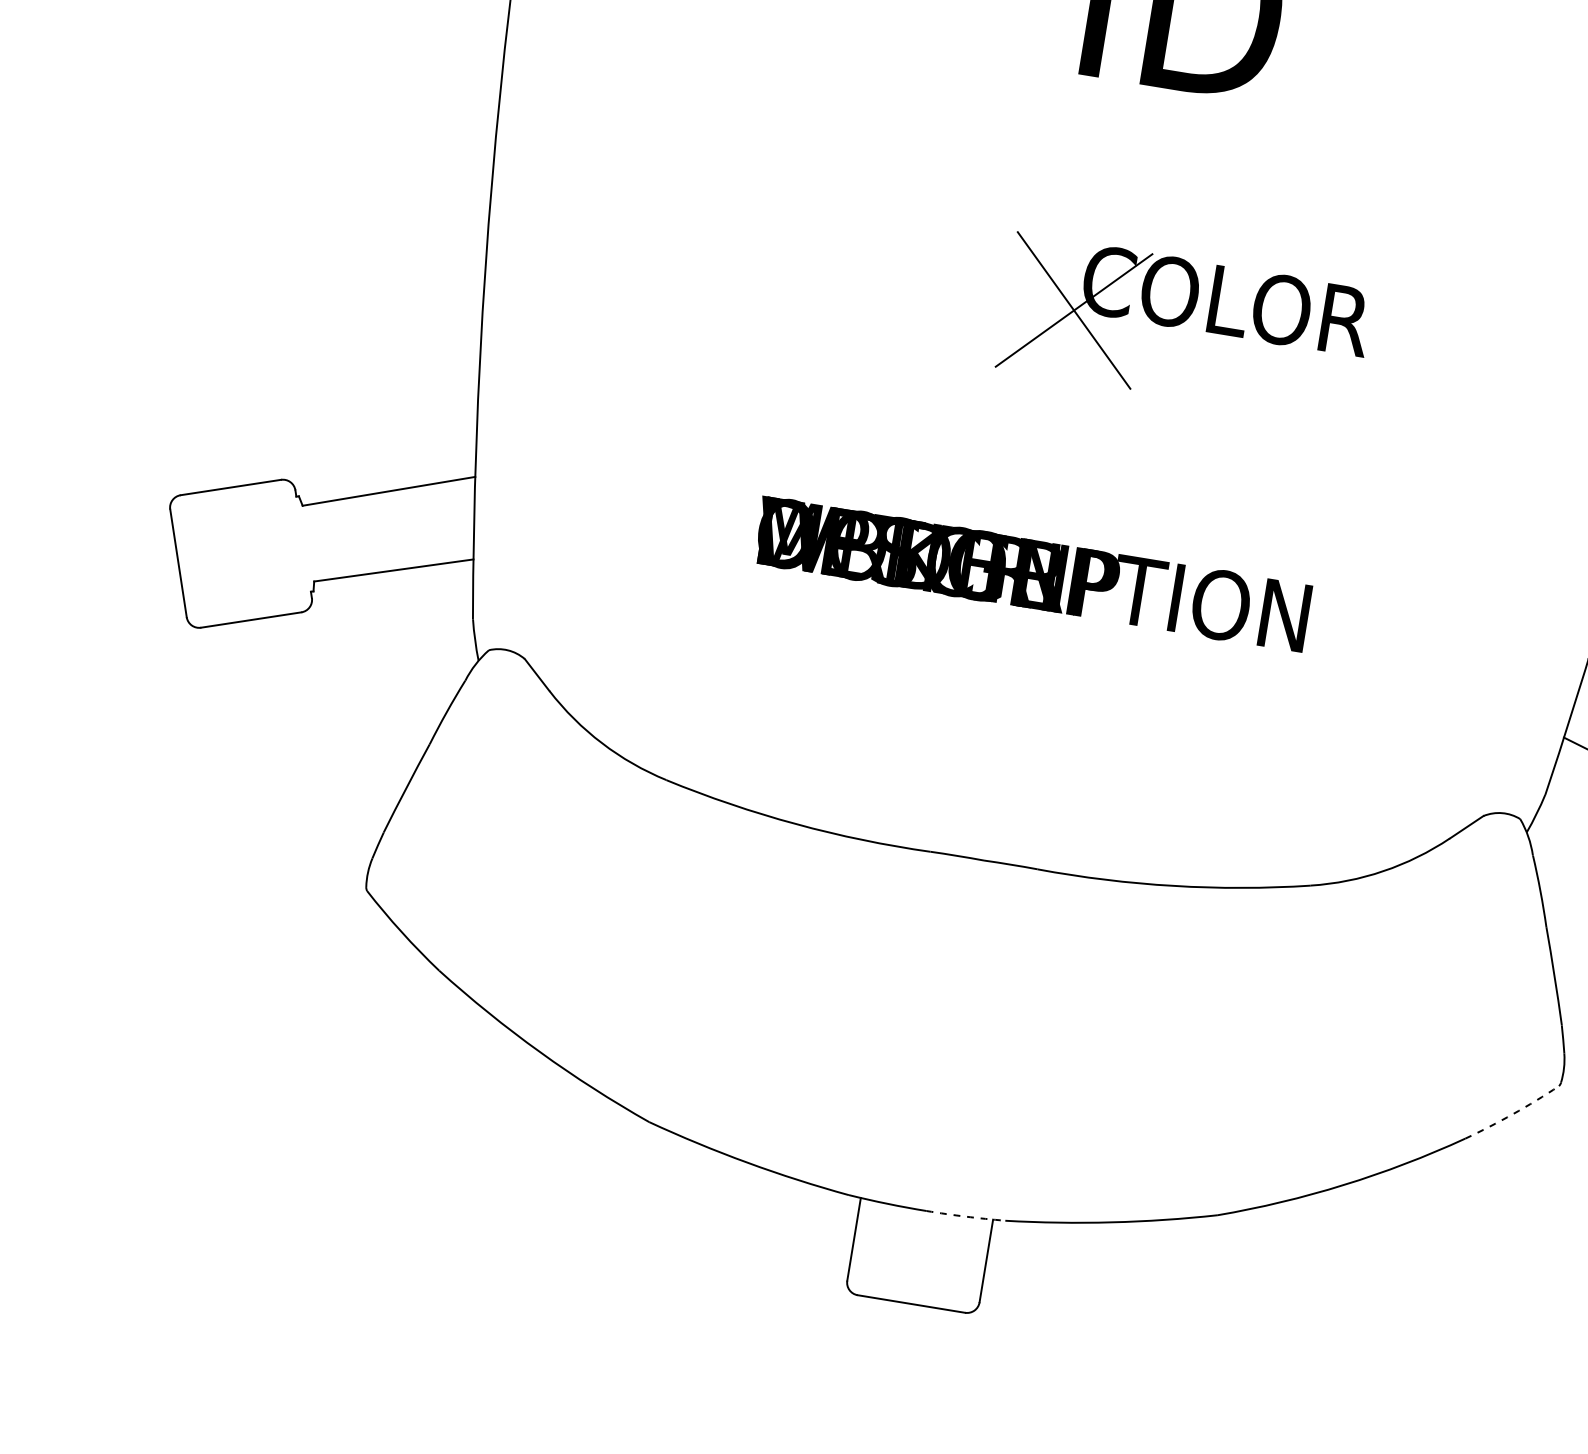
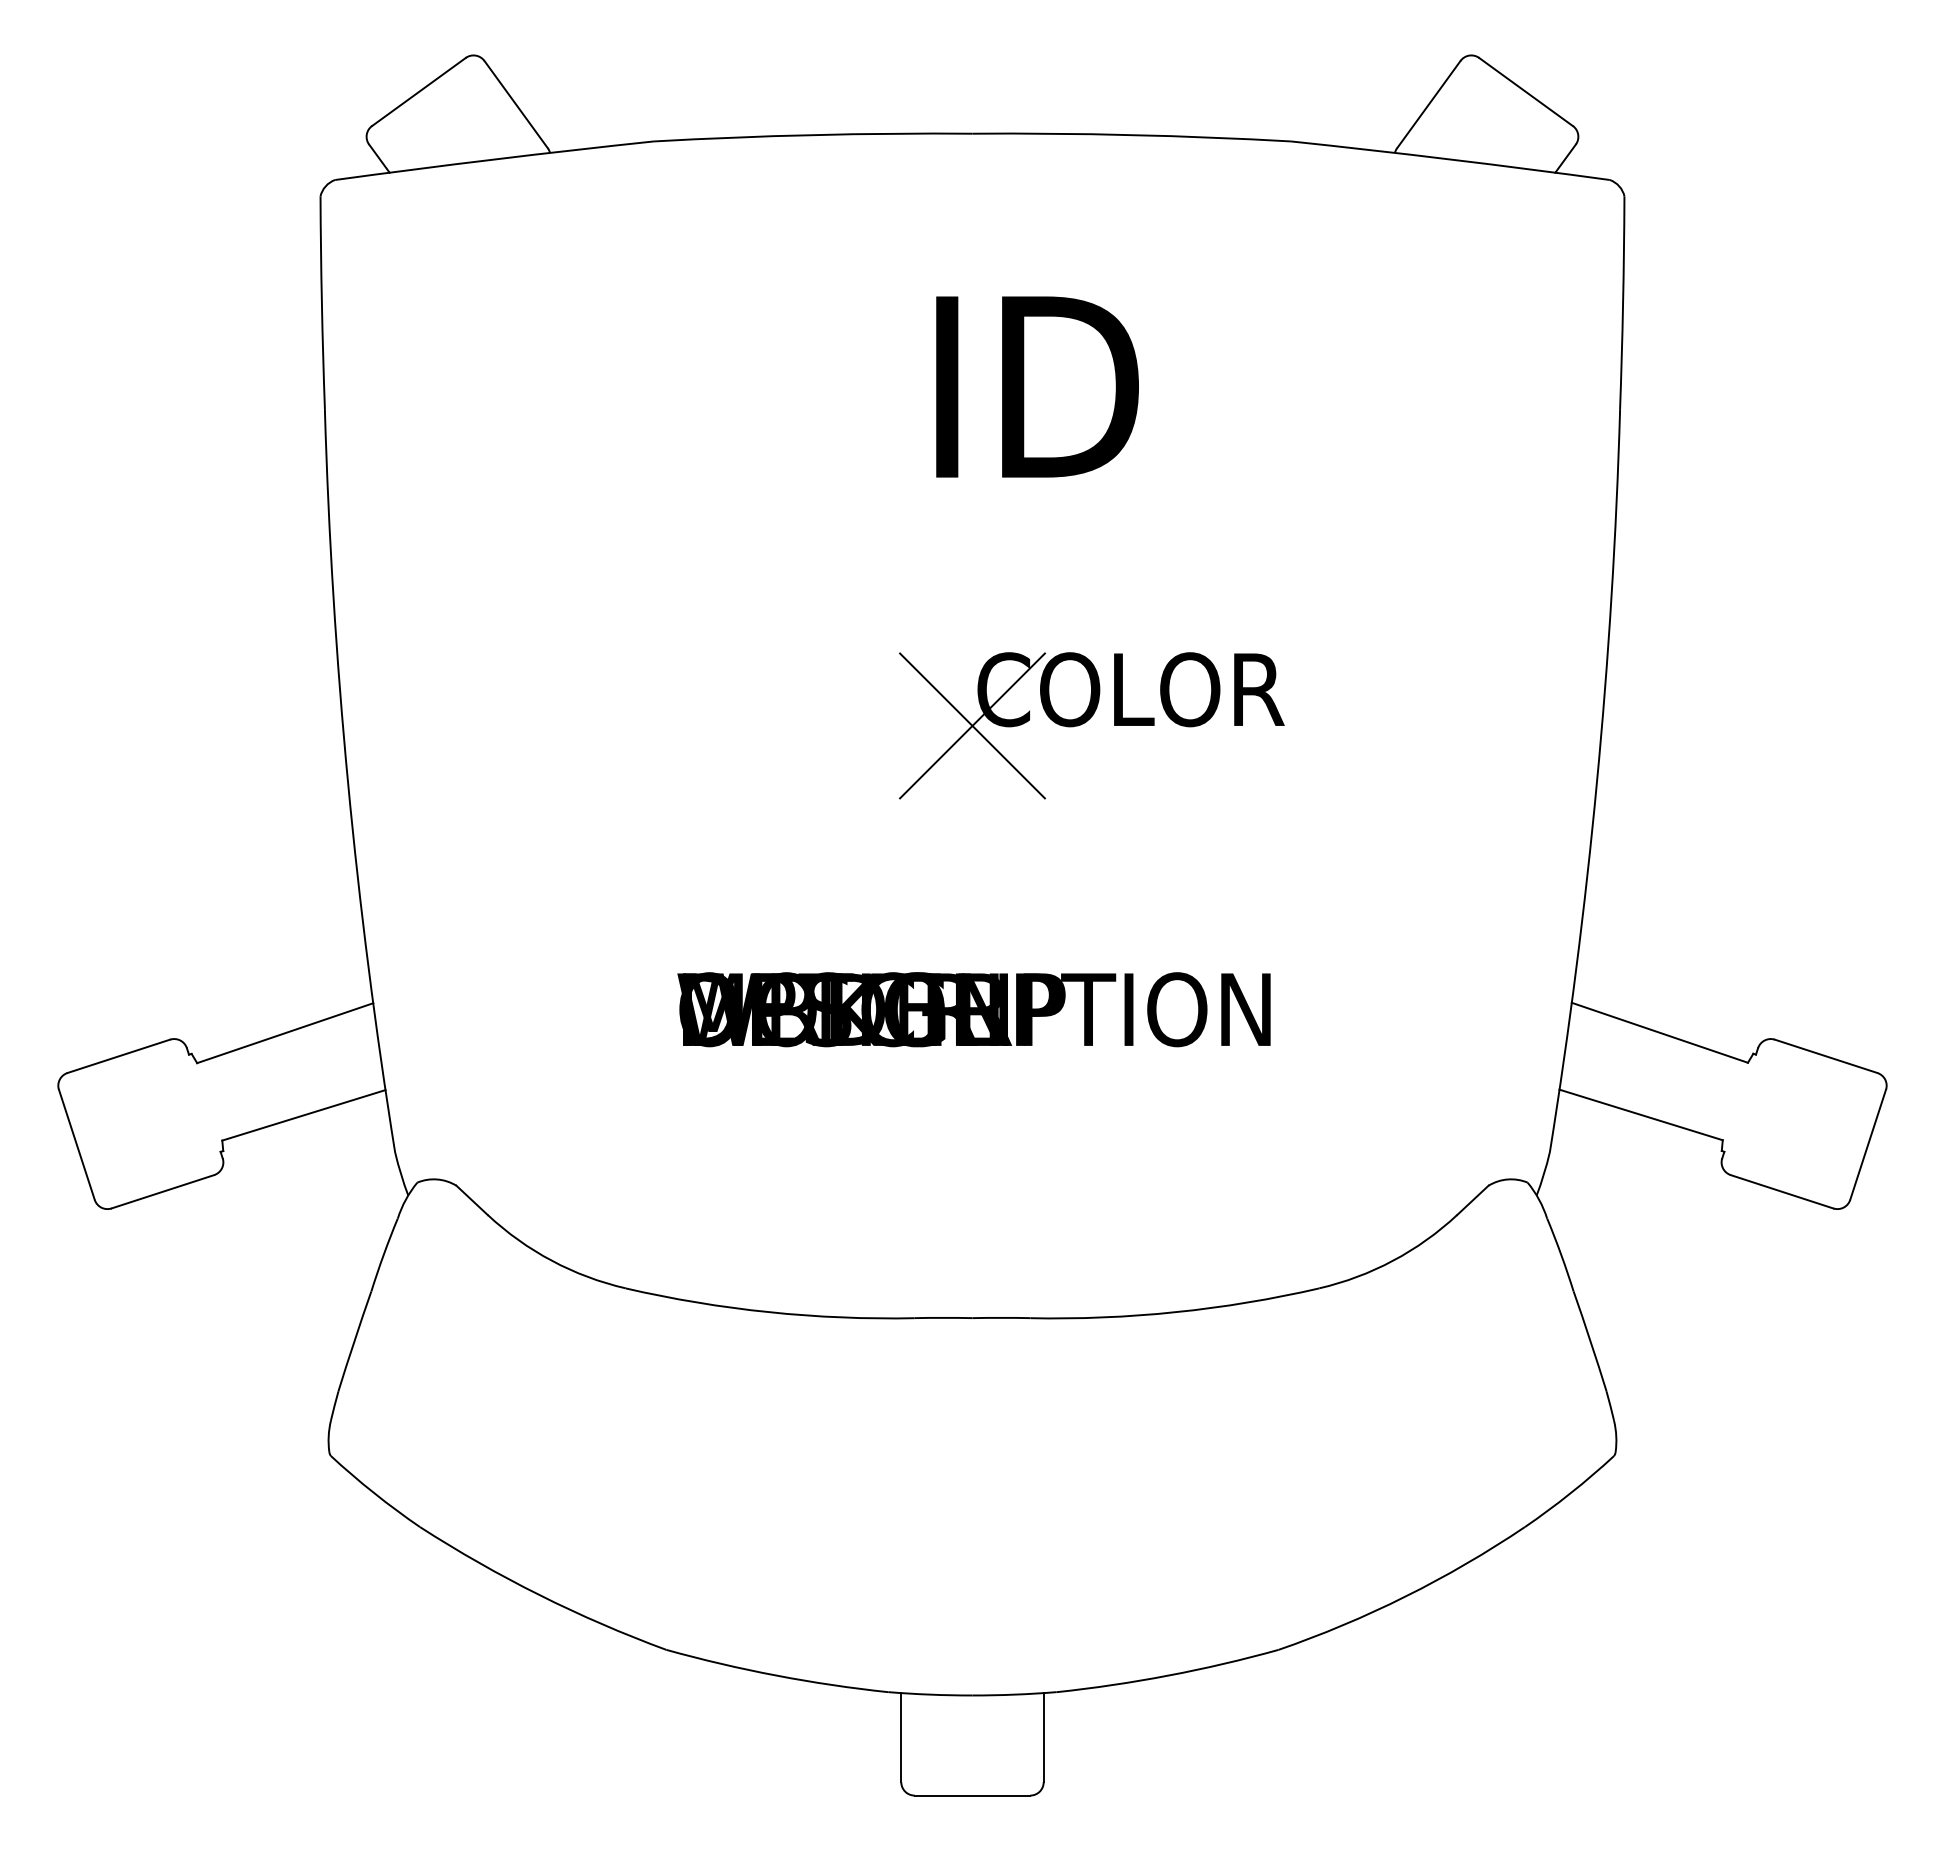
arc: (1512, 1114) -> (1570, 1493), dashed -> solid
arc: (965, 1216) -> (1014, 1694), dashed -> solid

